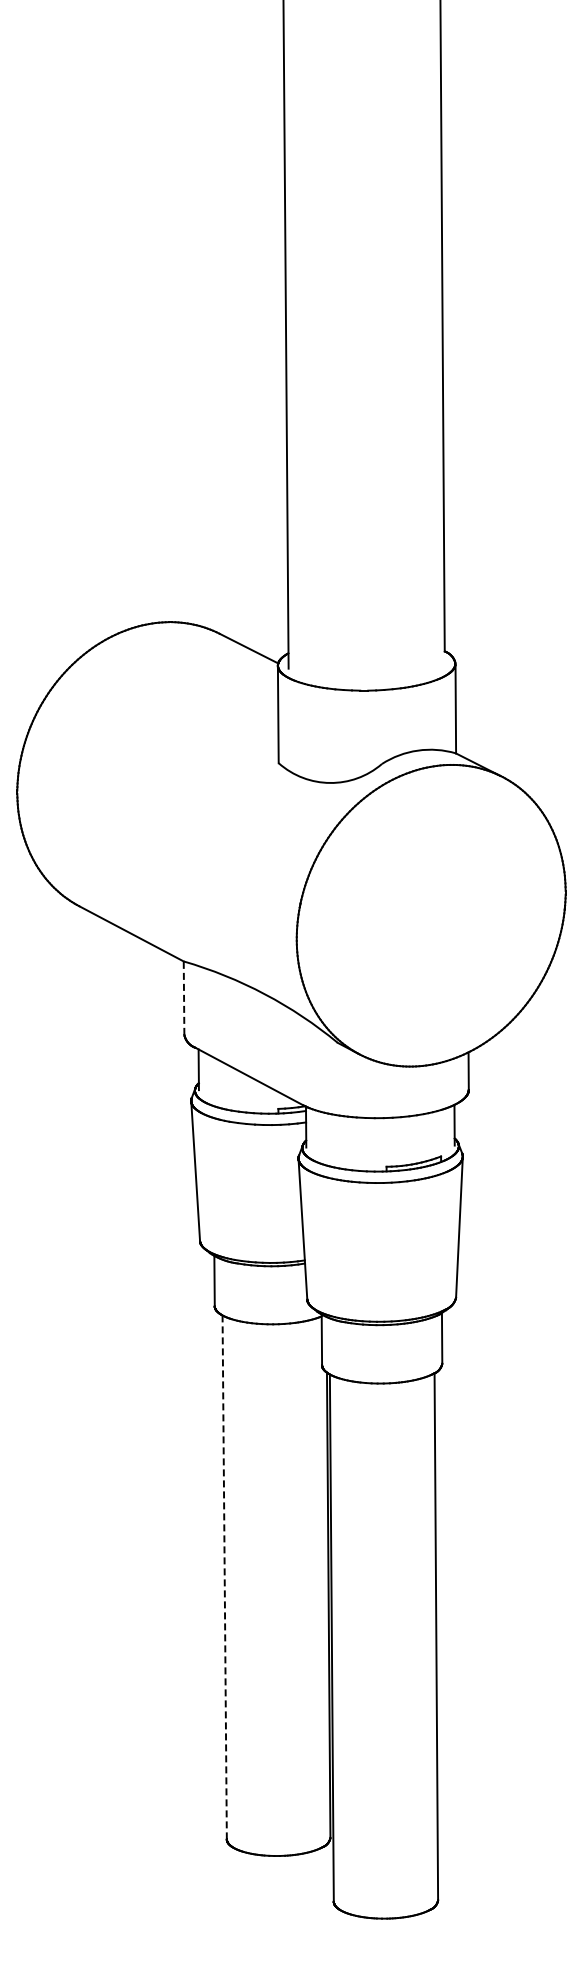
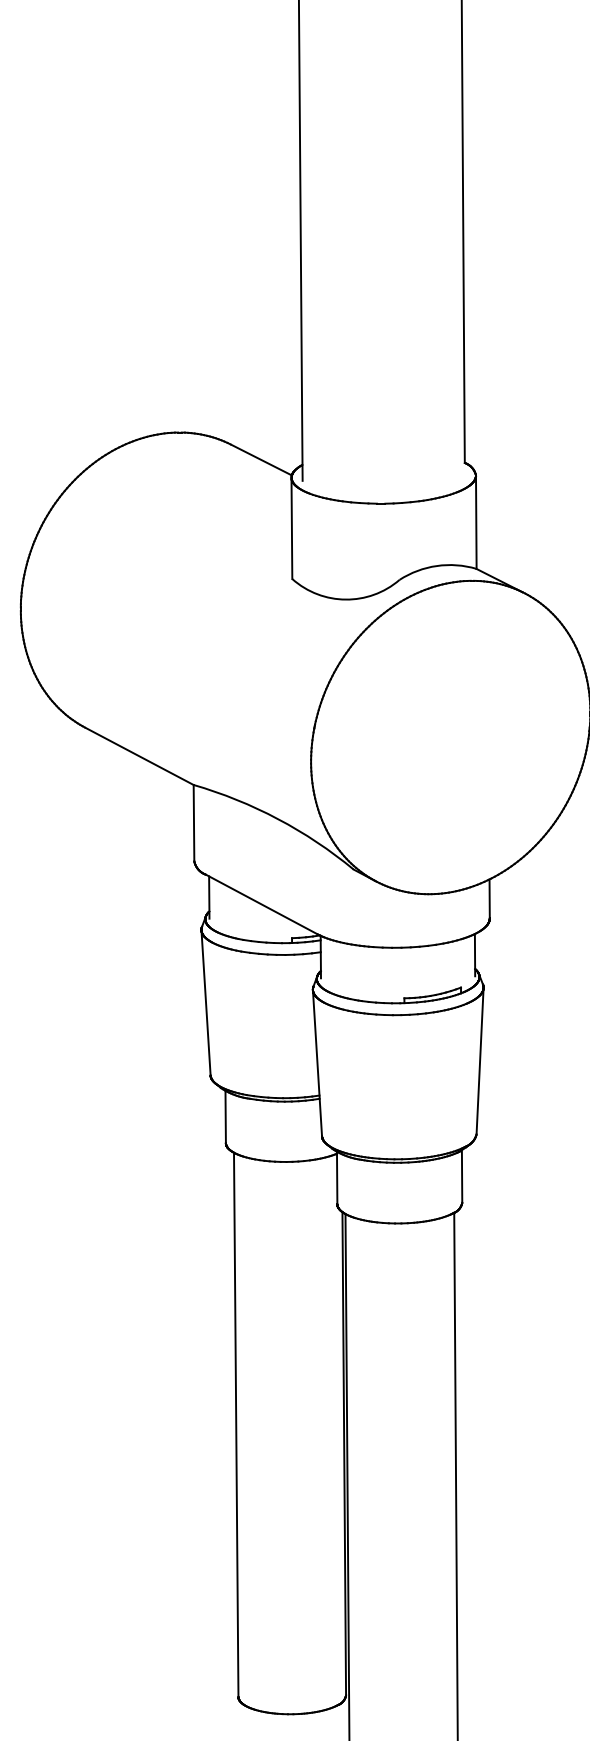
line: (184, 998) -> (194, 823), dashed -> solid
line: (224, 1577) -> (236, 1424), dashed -> solid

